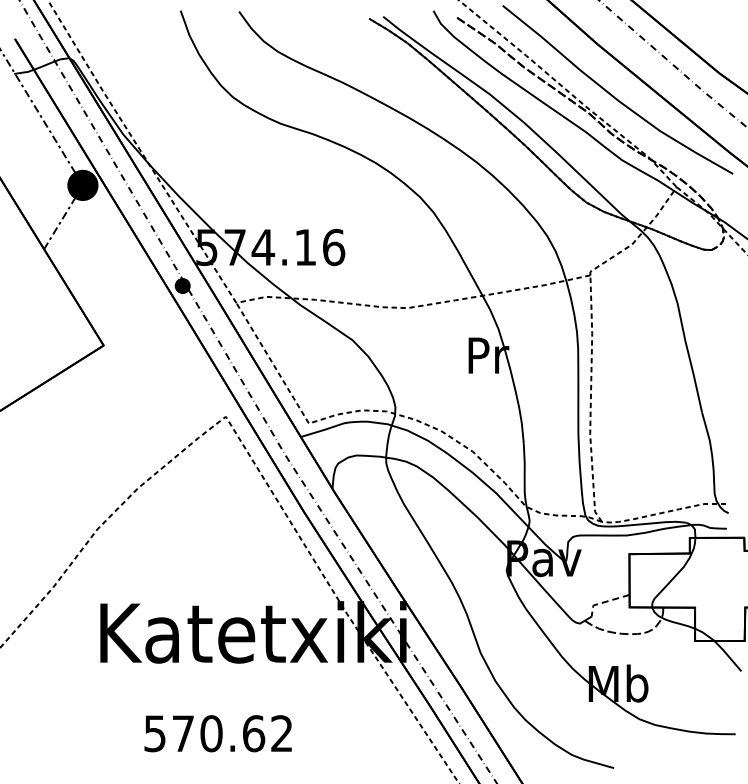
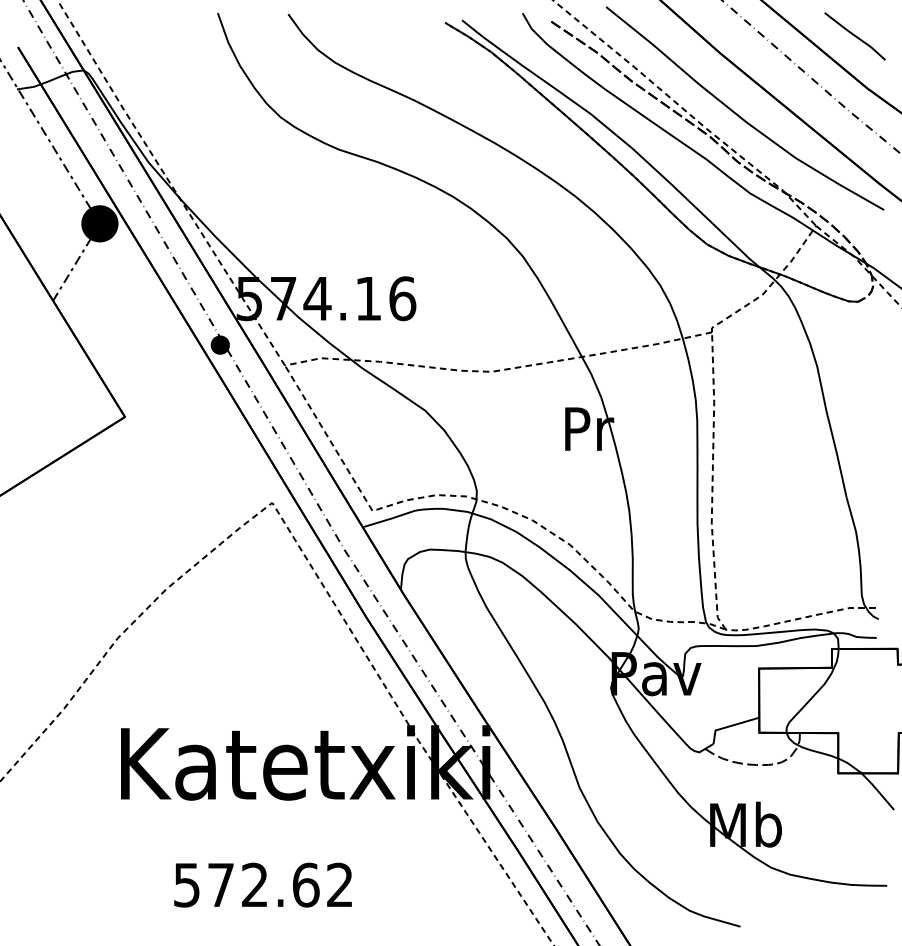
line: (708, 30) -> (854, 36), added
line: (604, 602) -> (729, 726), dashed -> solid
text: (211, 733) -> (255, 884), 570.62 -> 572.62

